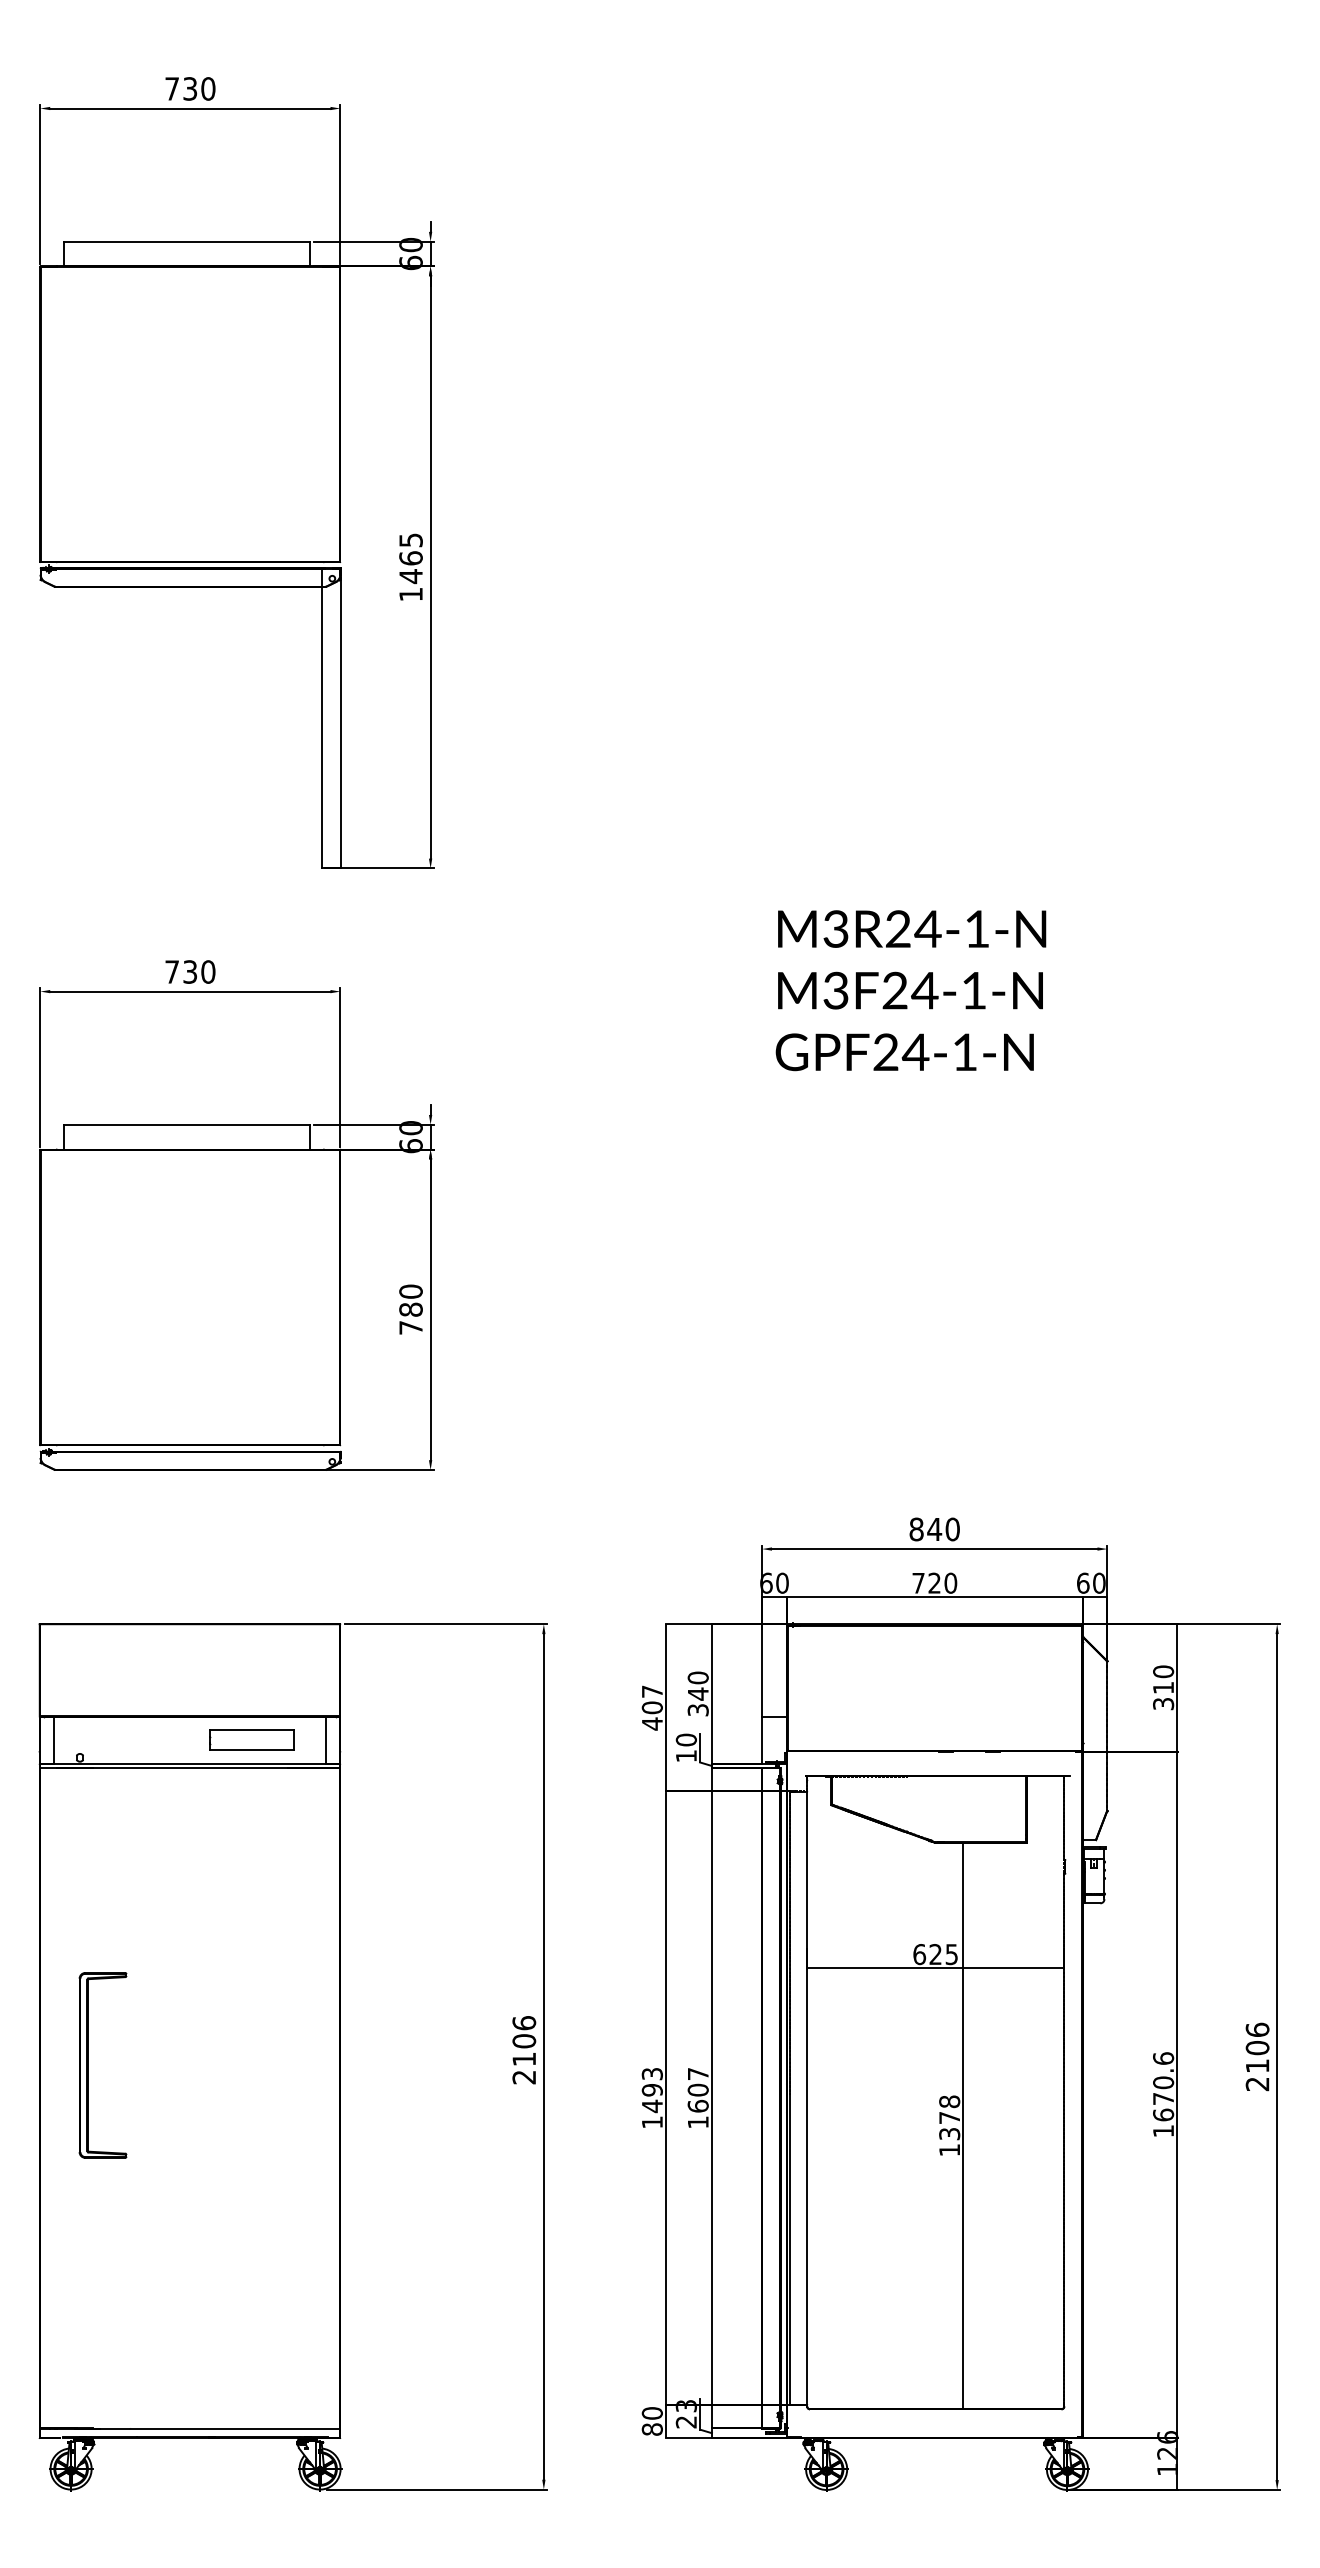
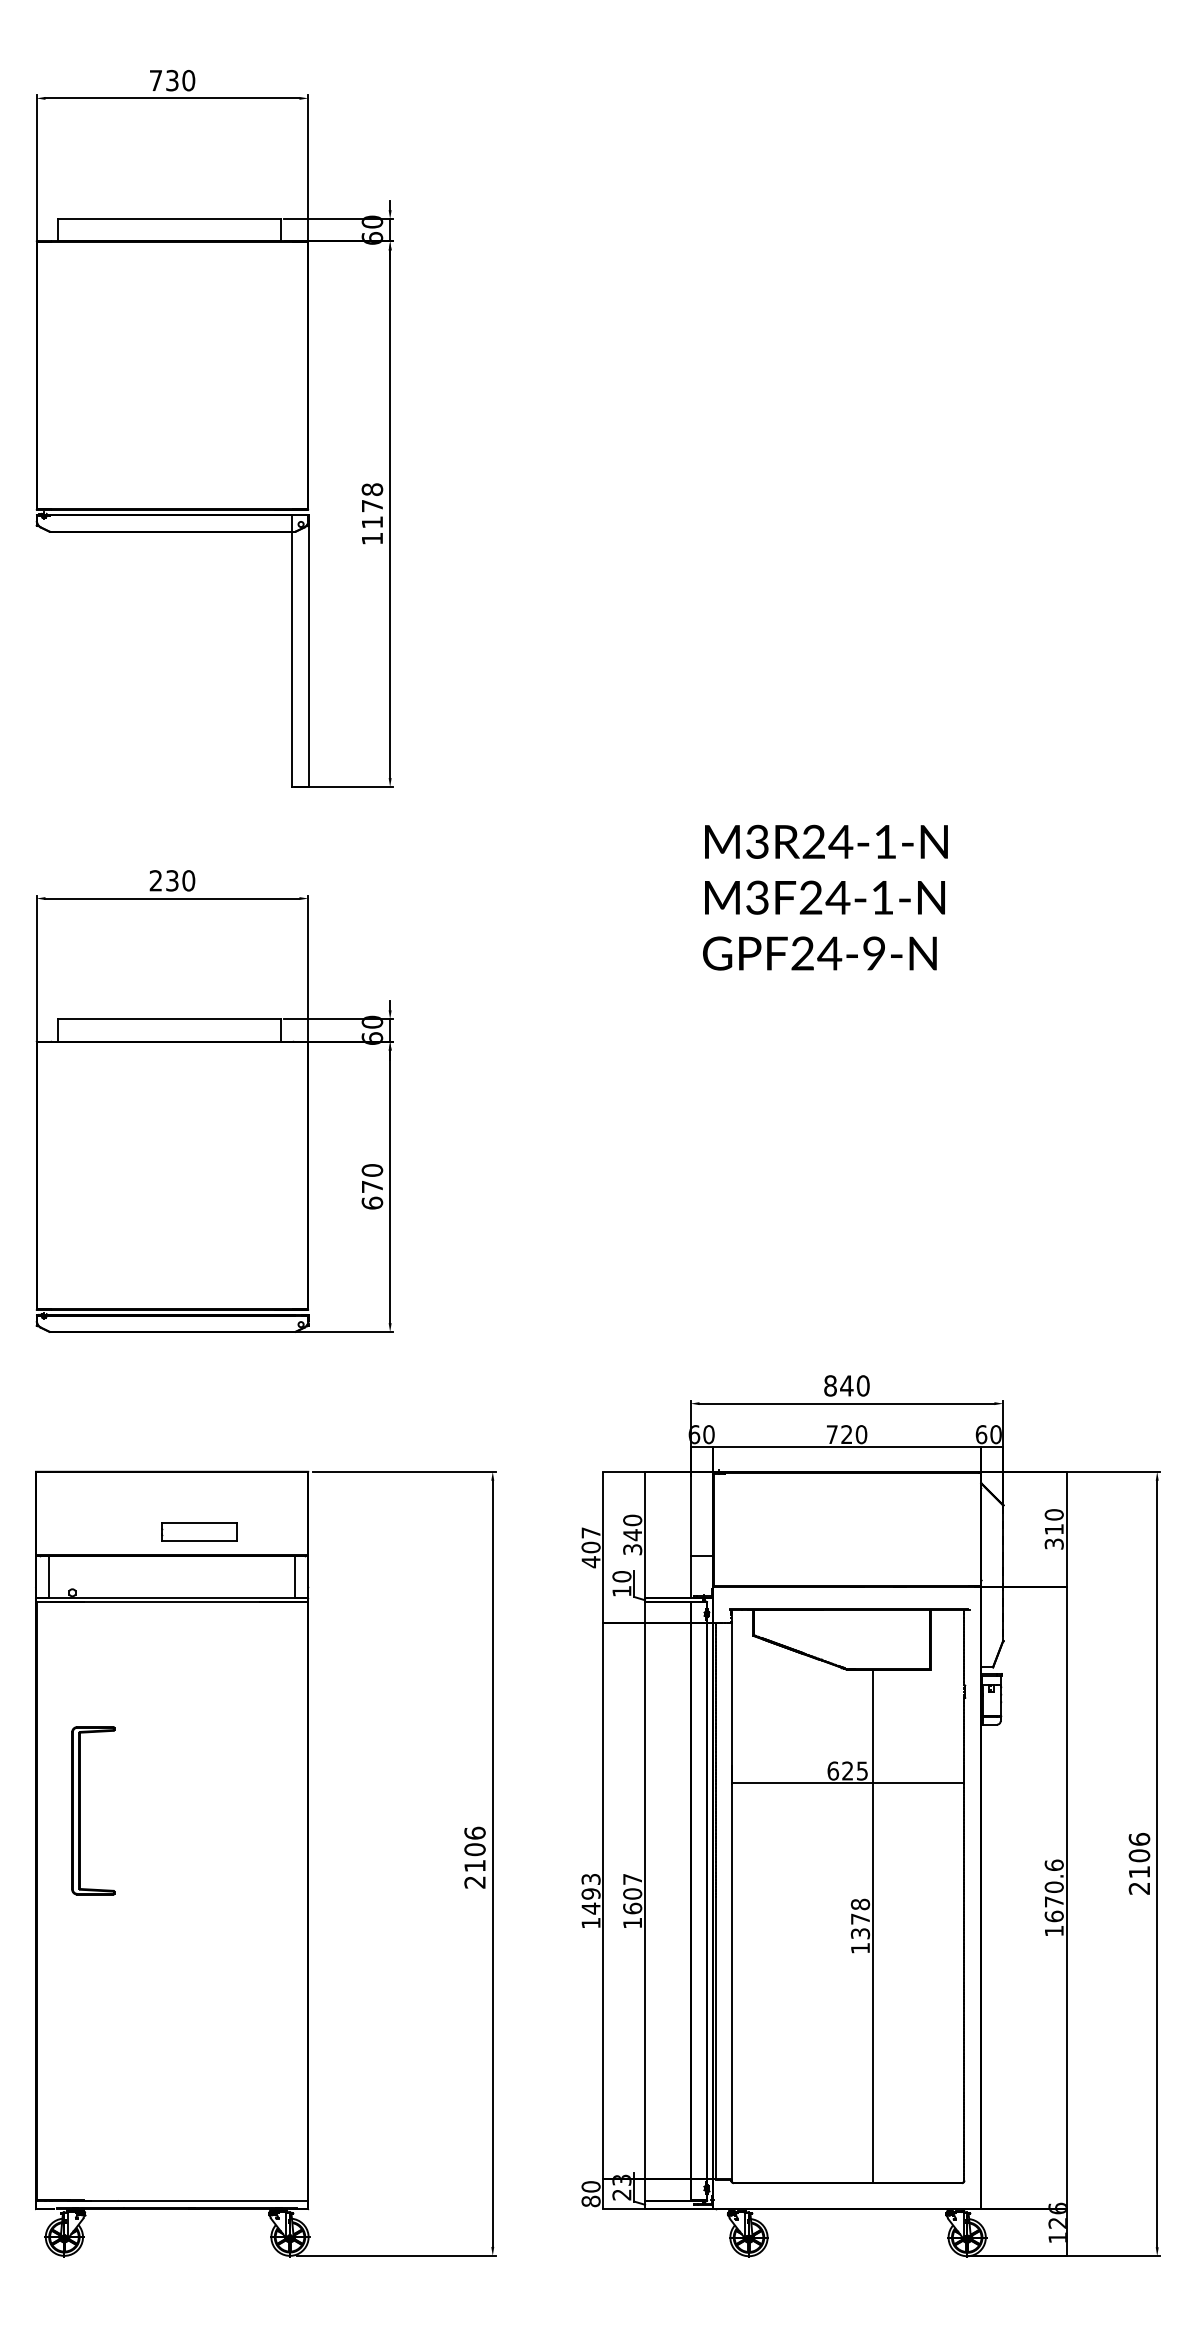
text: (410, 558) -> (371, 506), 1465 -> 1178
text: (171, 971) -> (155, 880), 730 -> 230
text: (964, 1051) -> (873, 952), GPF24-1-N -> GPF24-9-N
text: (410, 1318) -> (371, 1194), 780 -> 670
part: (251, 1739) -> (198, 1530), moved
part: (88, 2065) -> (80, 1810), moved

